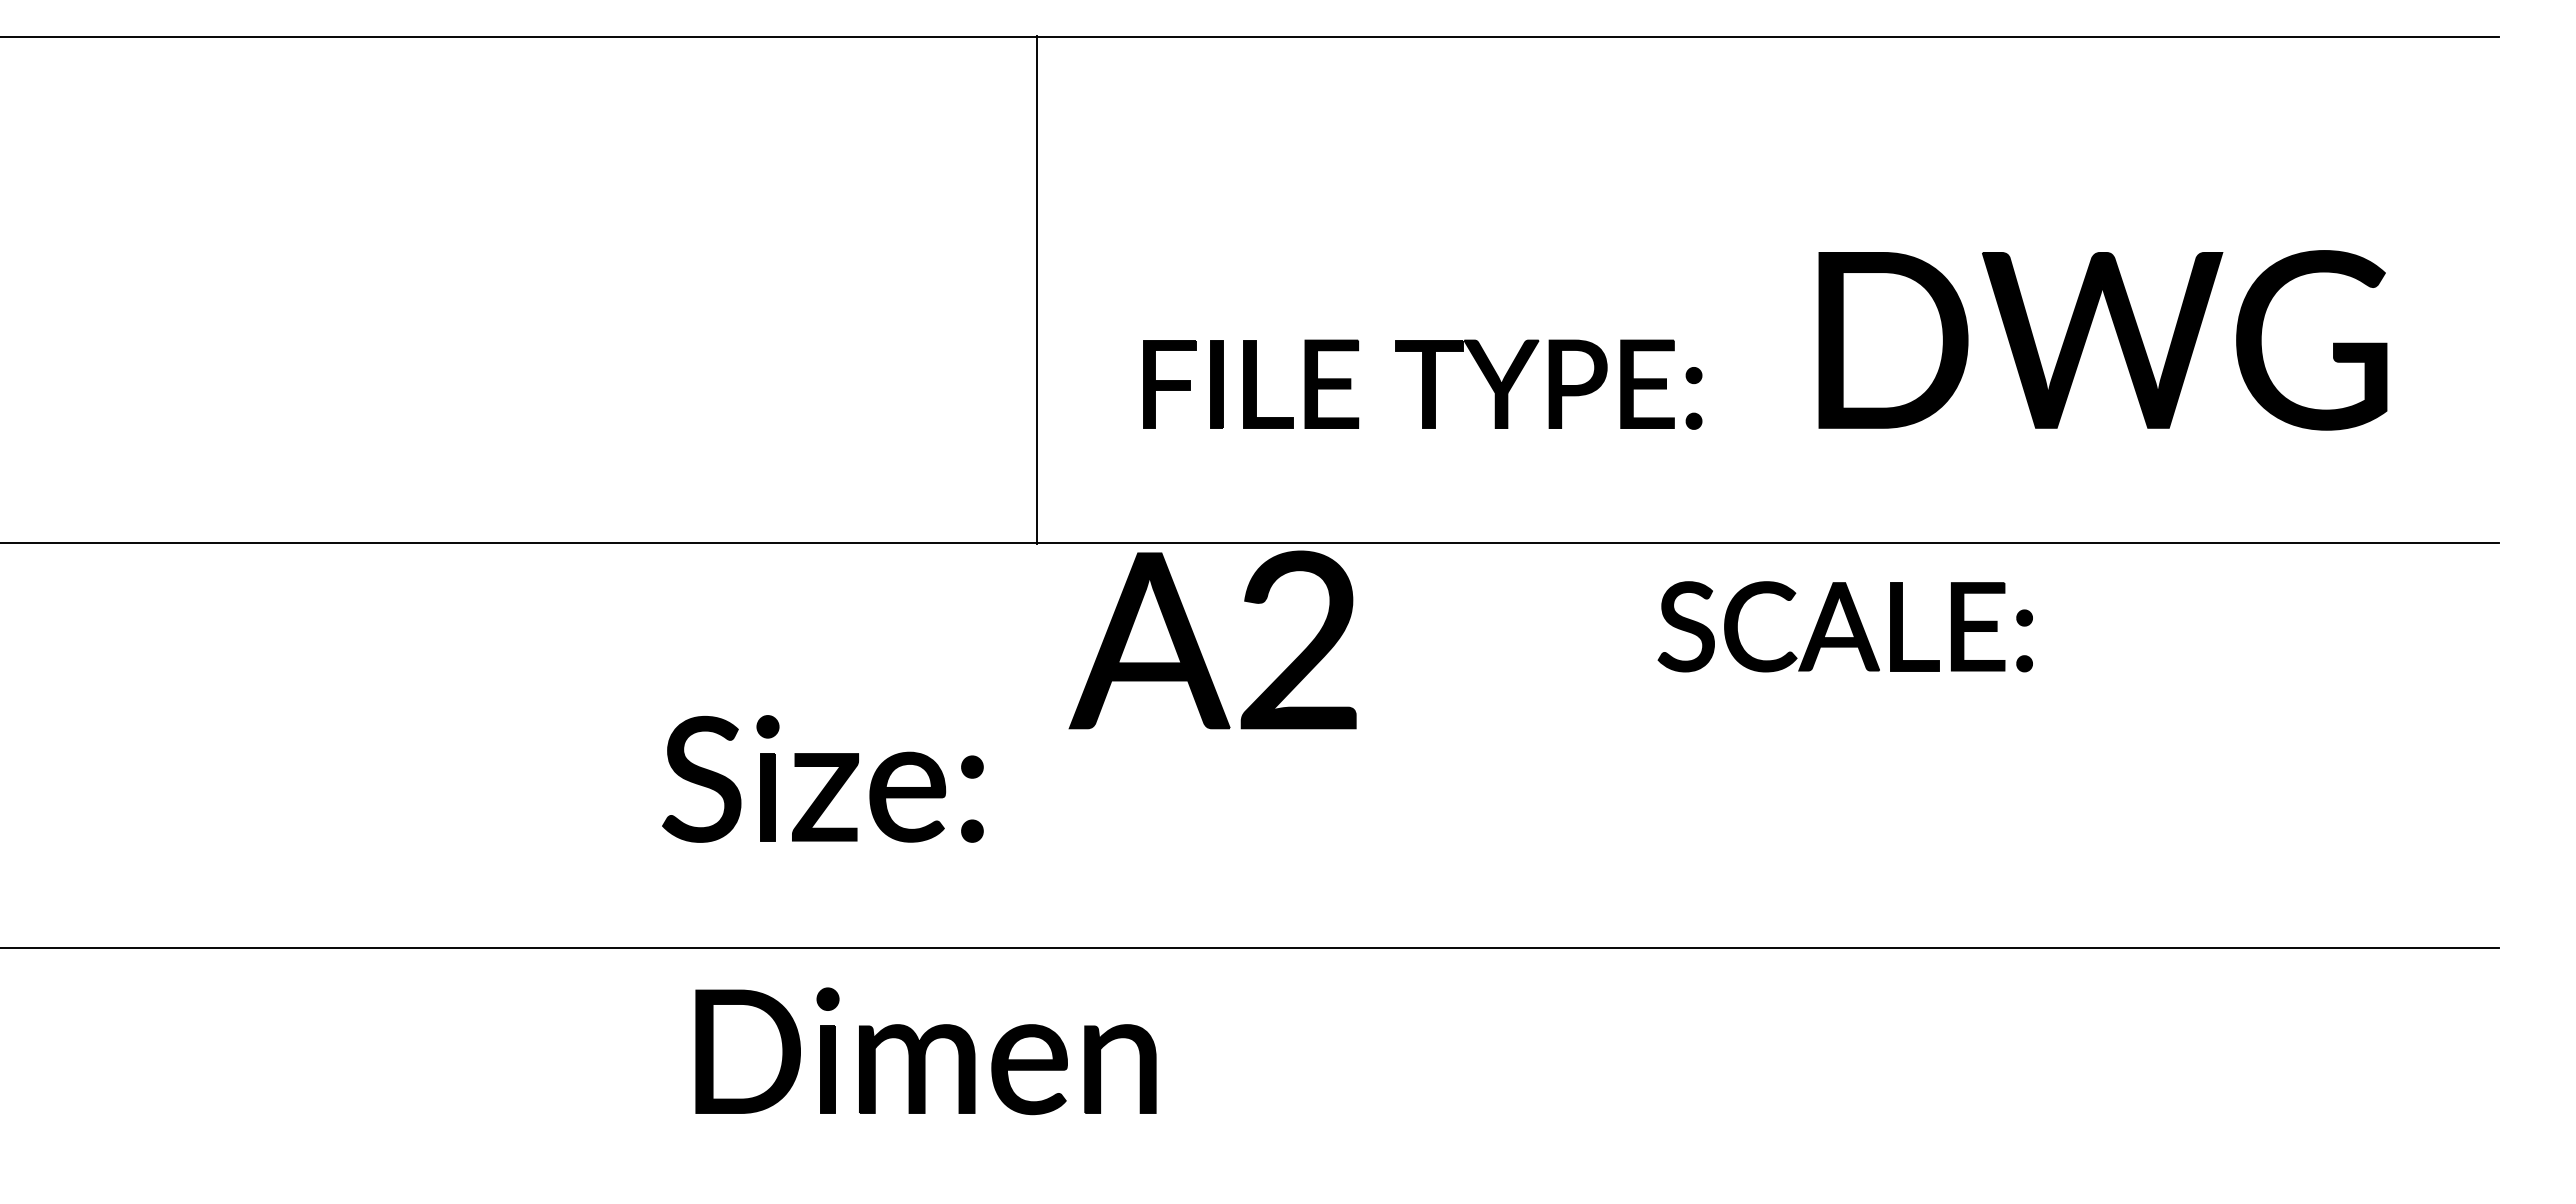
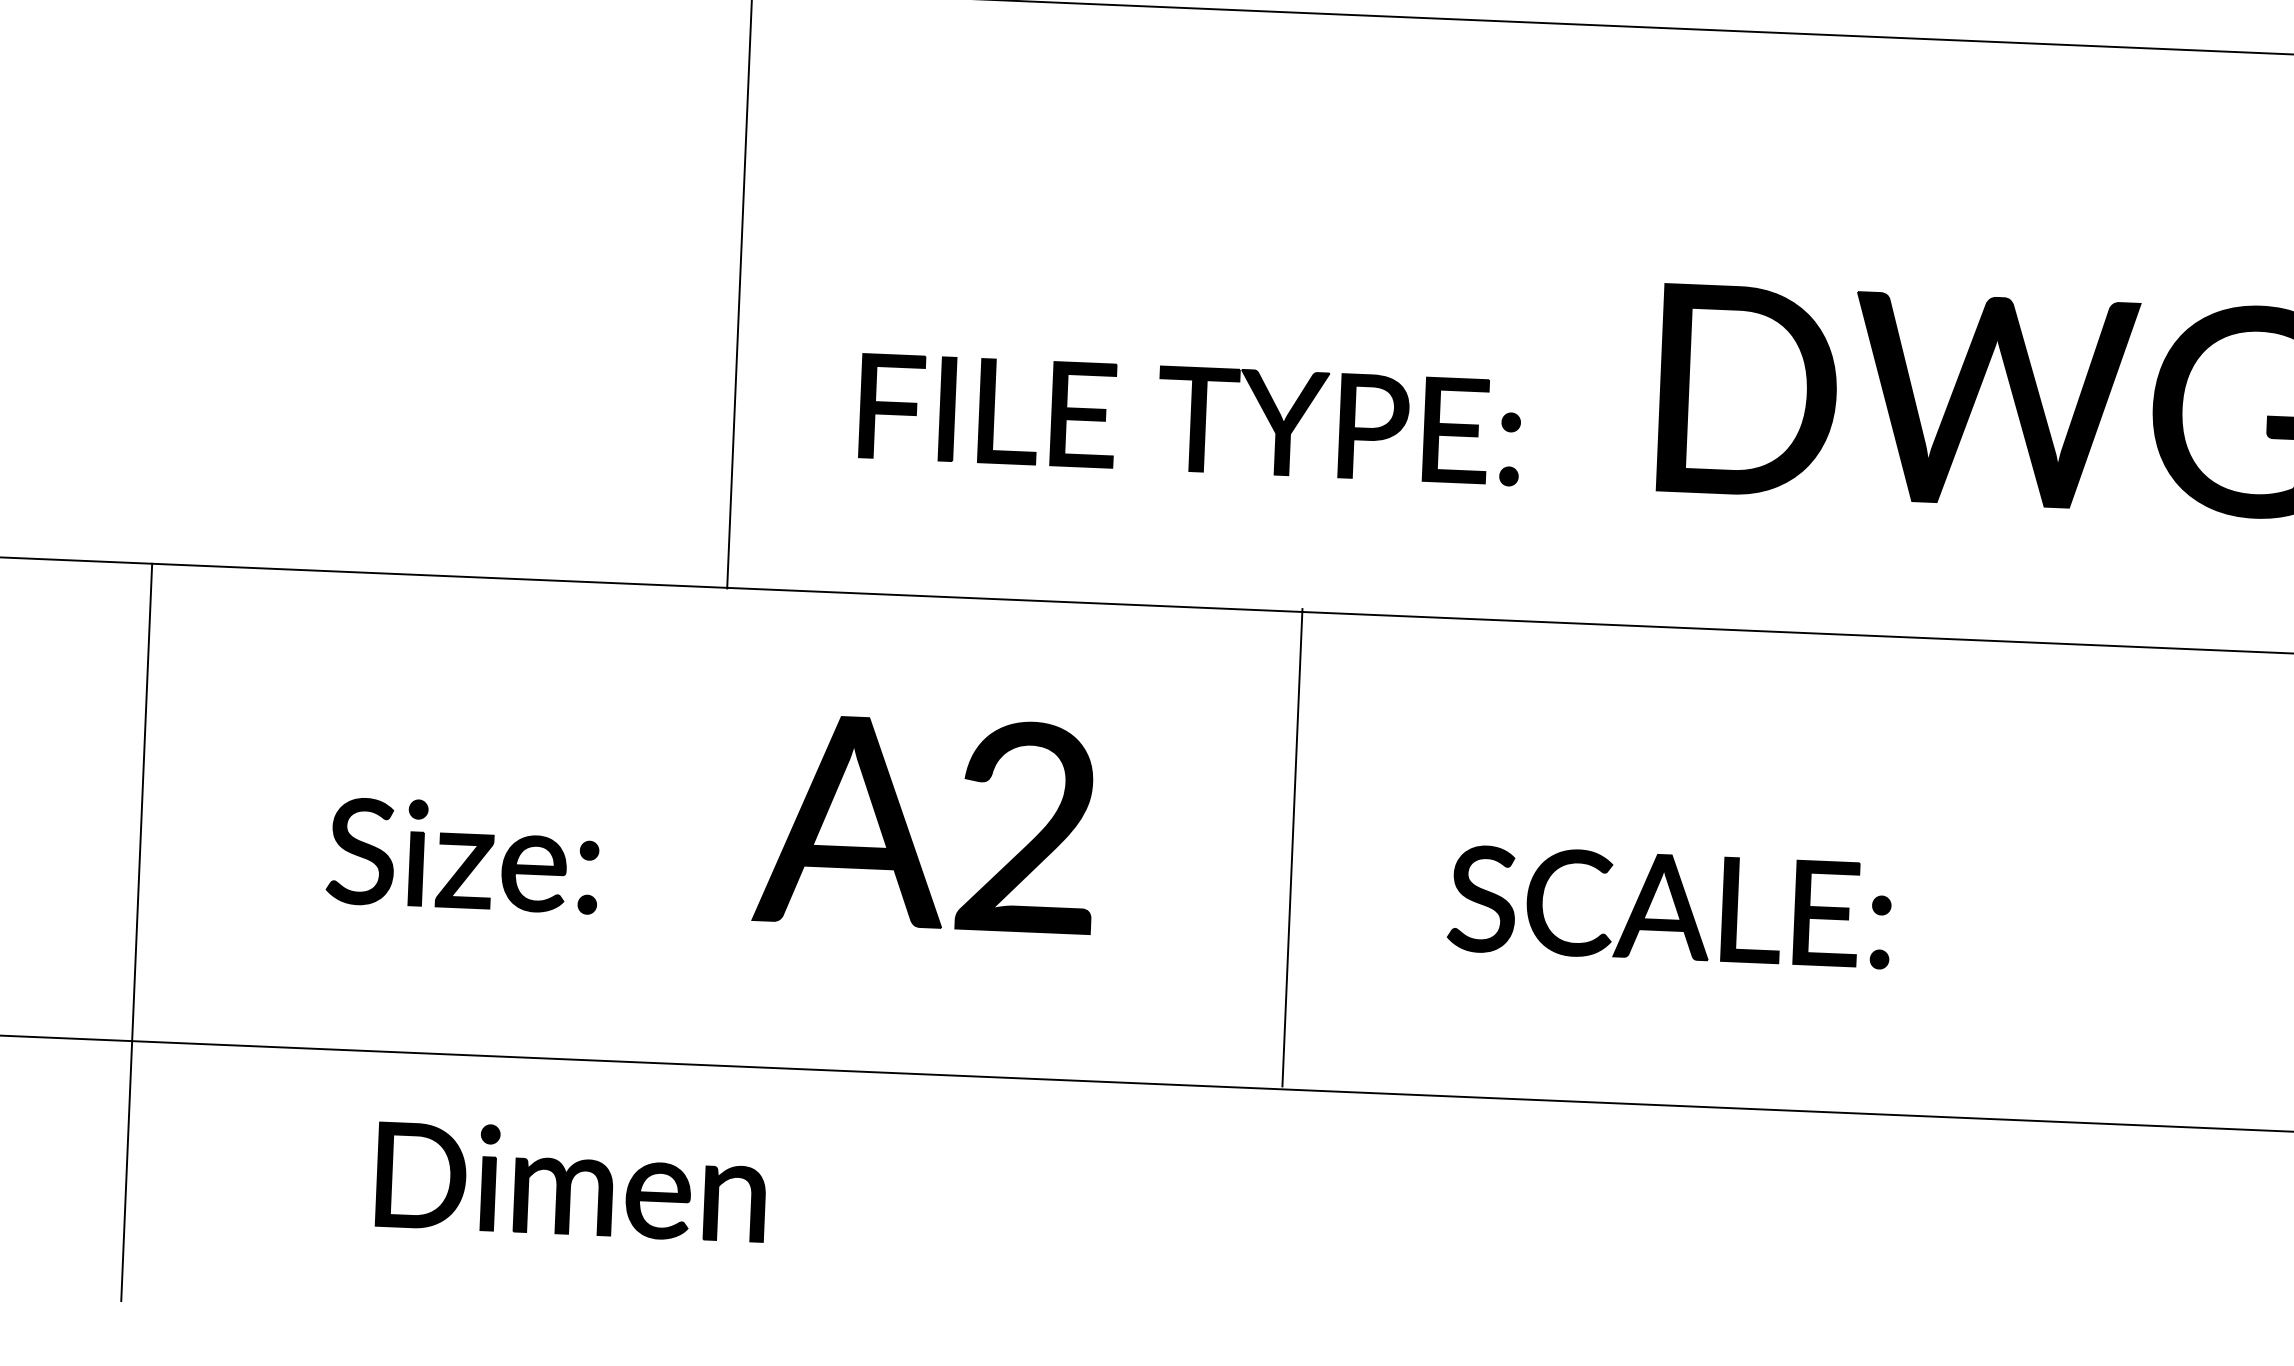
part: (1844, 626) -> (1668, 906), moved
part: (1198, 645) -> (908, 828), moved
line: (1524, 742) -> (1292, 847), added
part: (822, 778) -> (462, 854), size x0.71
line: (549, 855) -> (136, 932), added
part: (925, 1050) -> (570, 1180), size x0.71

